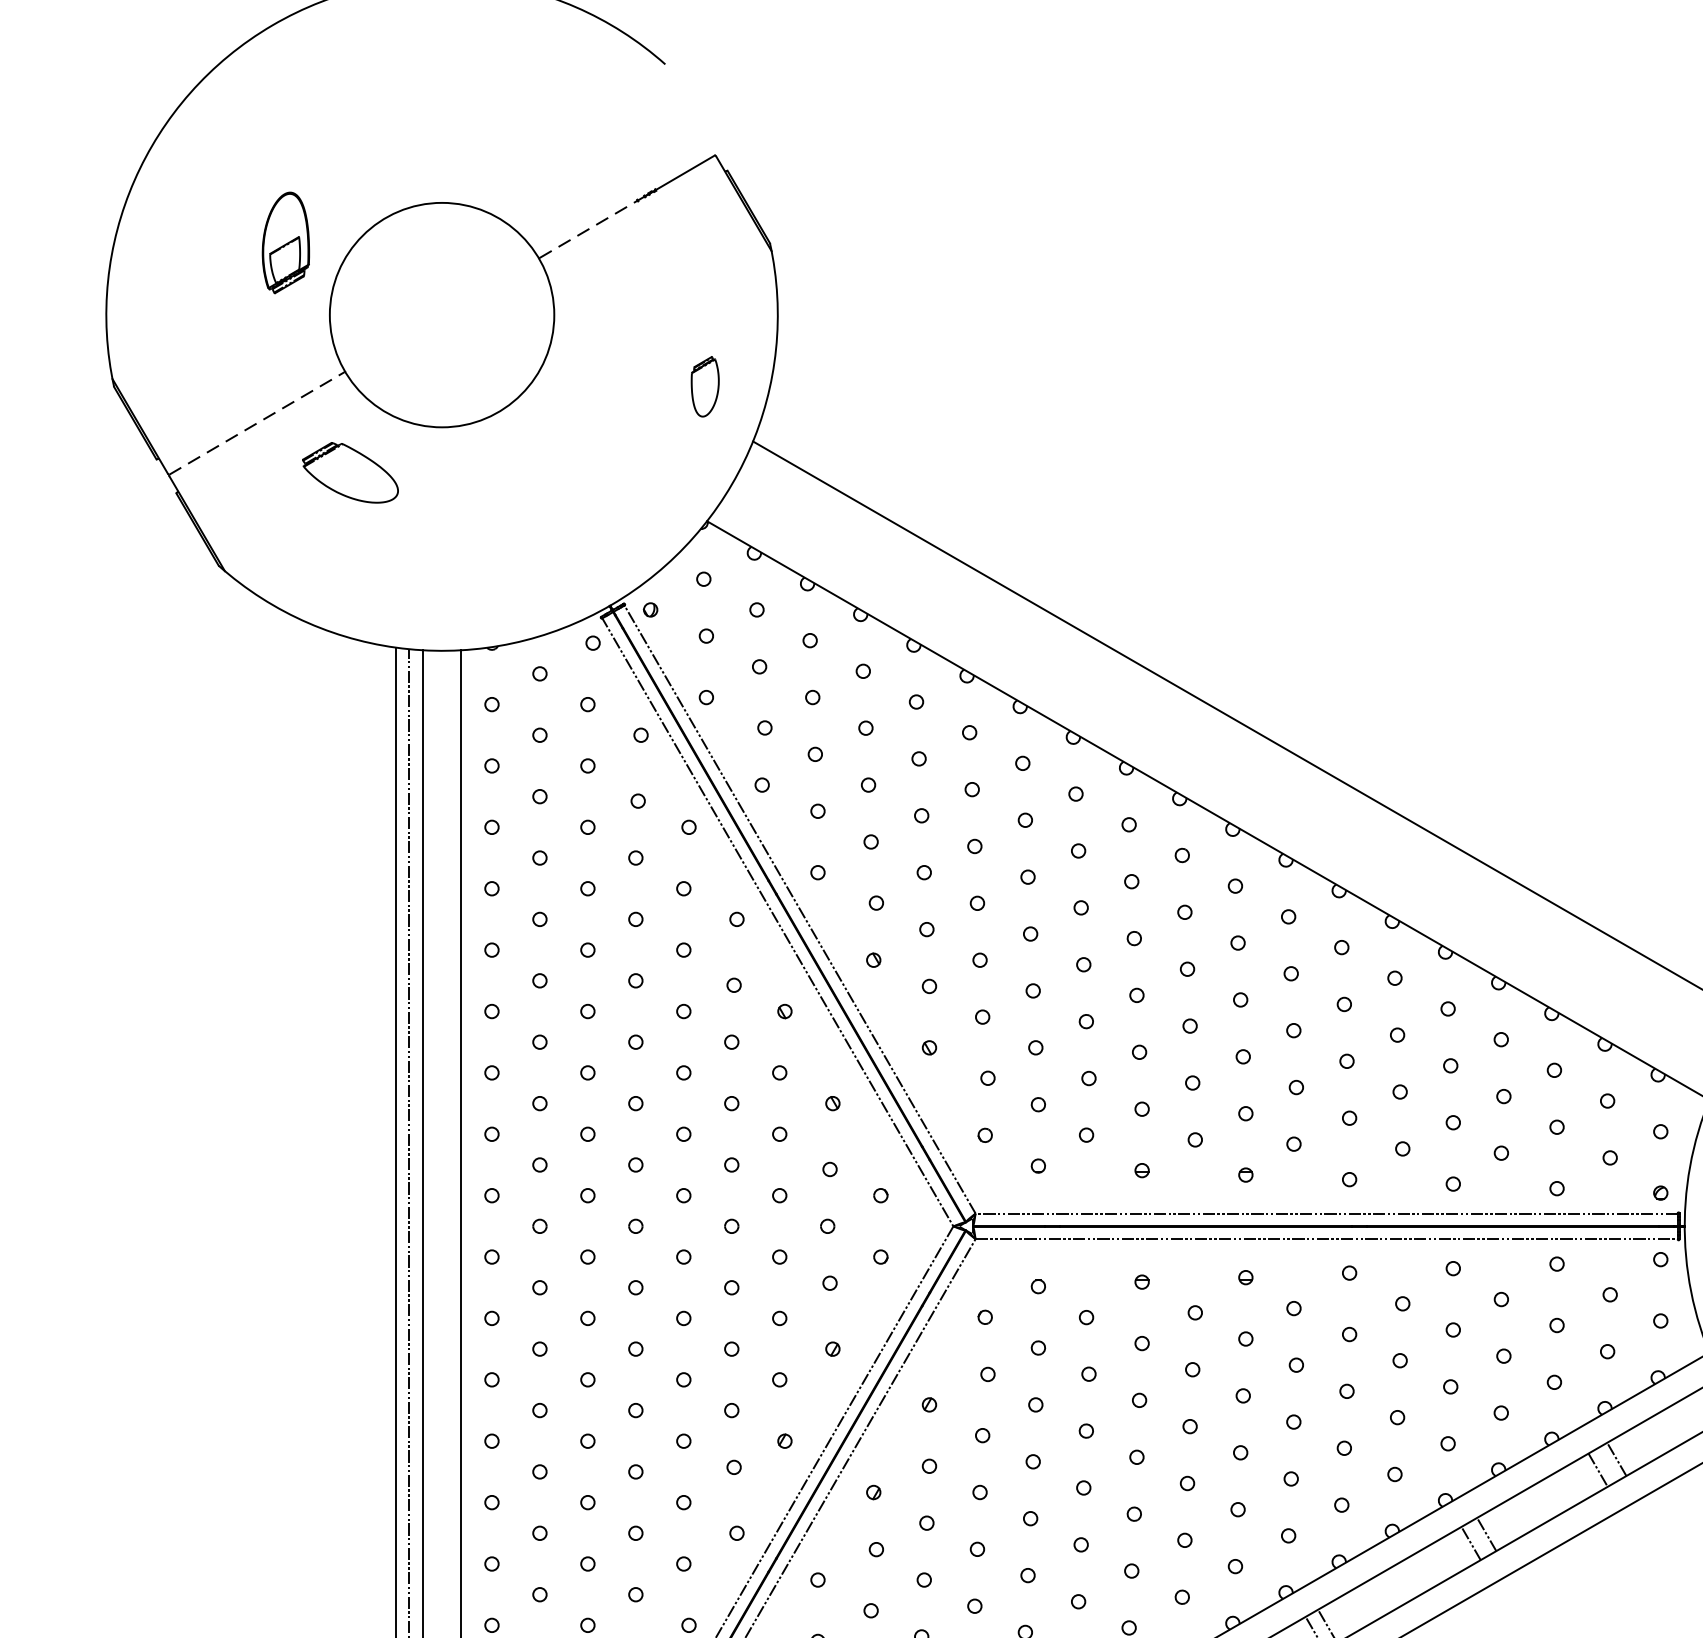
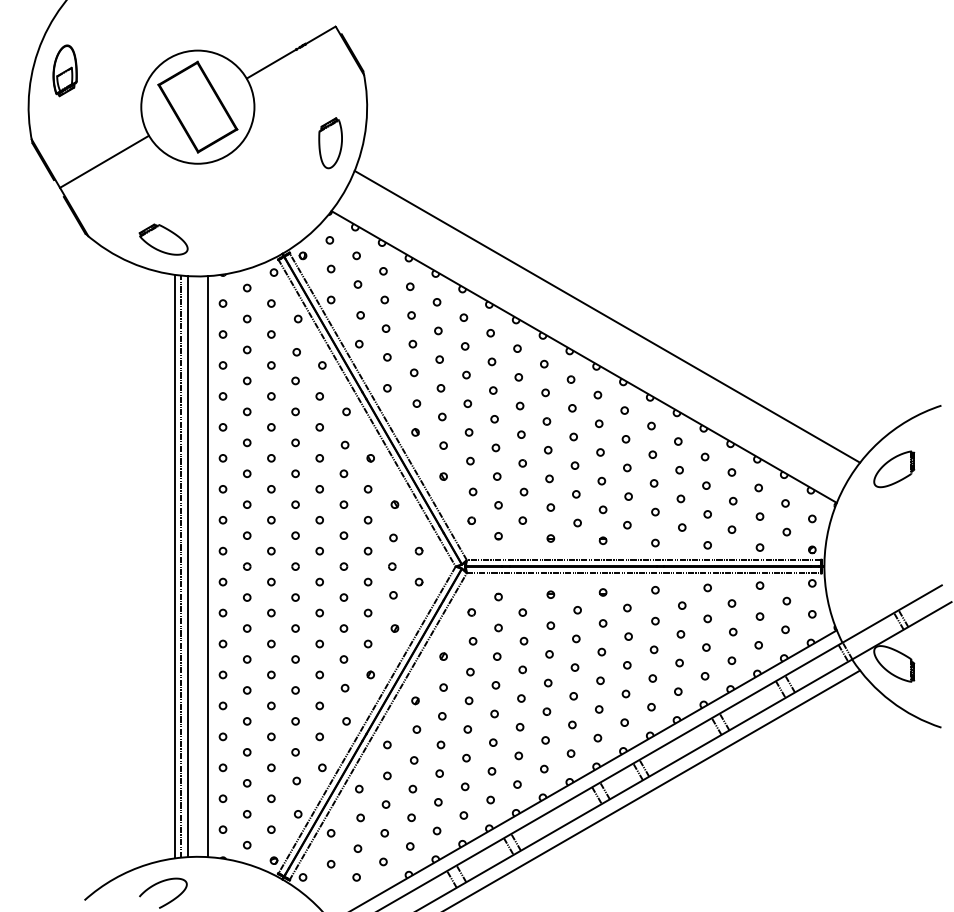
line: (588, 228) -> (271, 63), dashed -> solid
part: (284, 242) -> (64, 70), moved
part: (441, 313) -> (197, 106), added
part: (705, 387) -> (330, 143), size x1.67
line: (256, 422) -> (104, 161), dashed -> solid
part: (350, 472) -> (163, 239), moved

